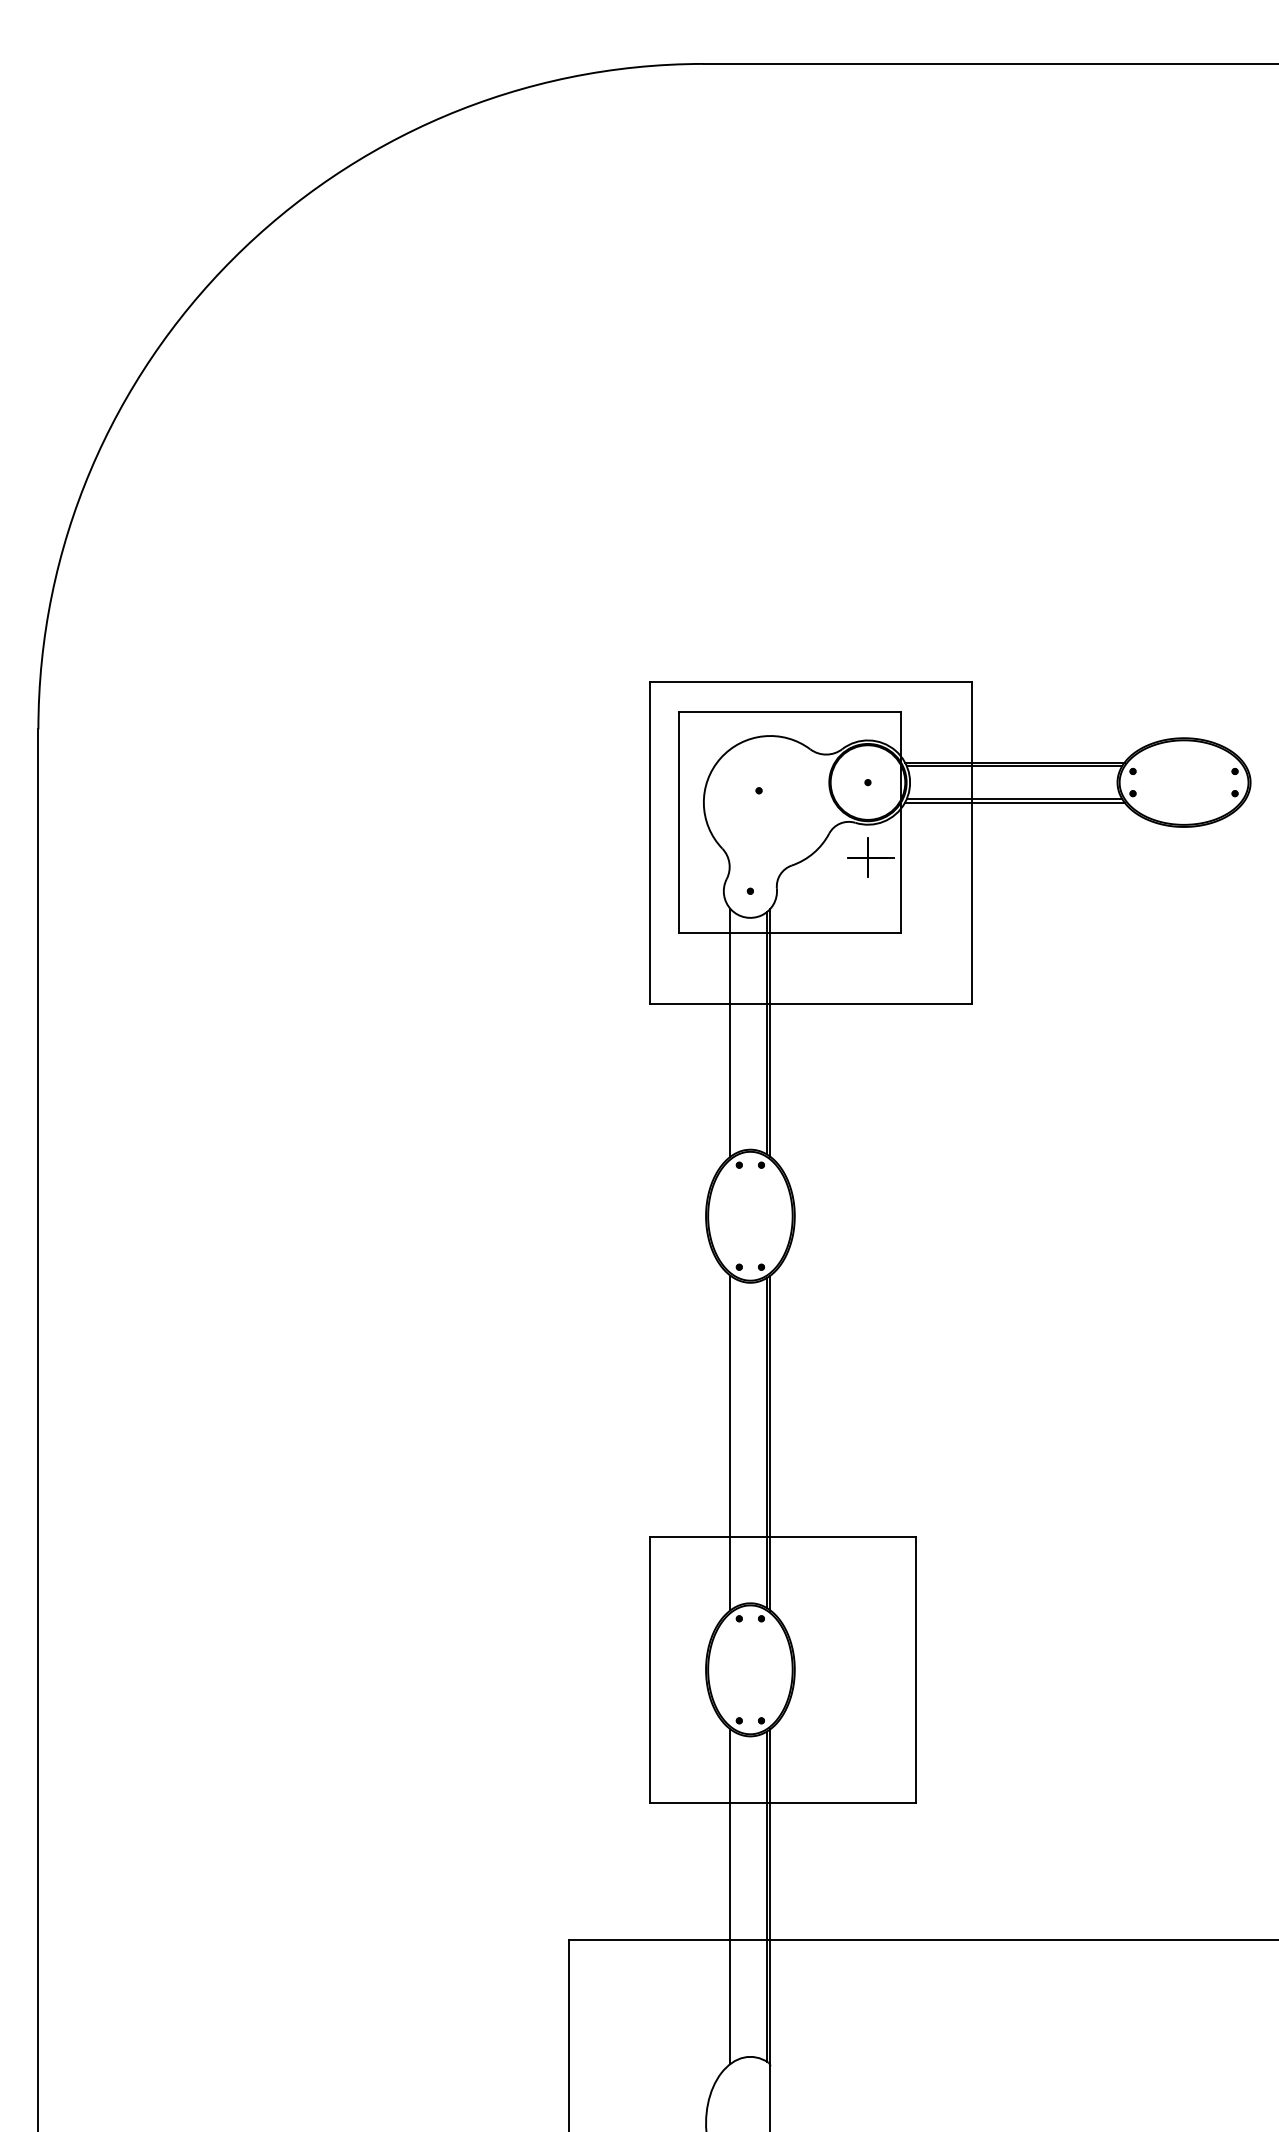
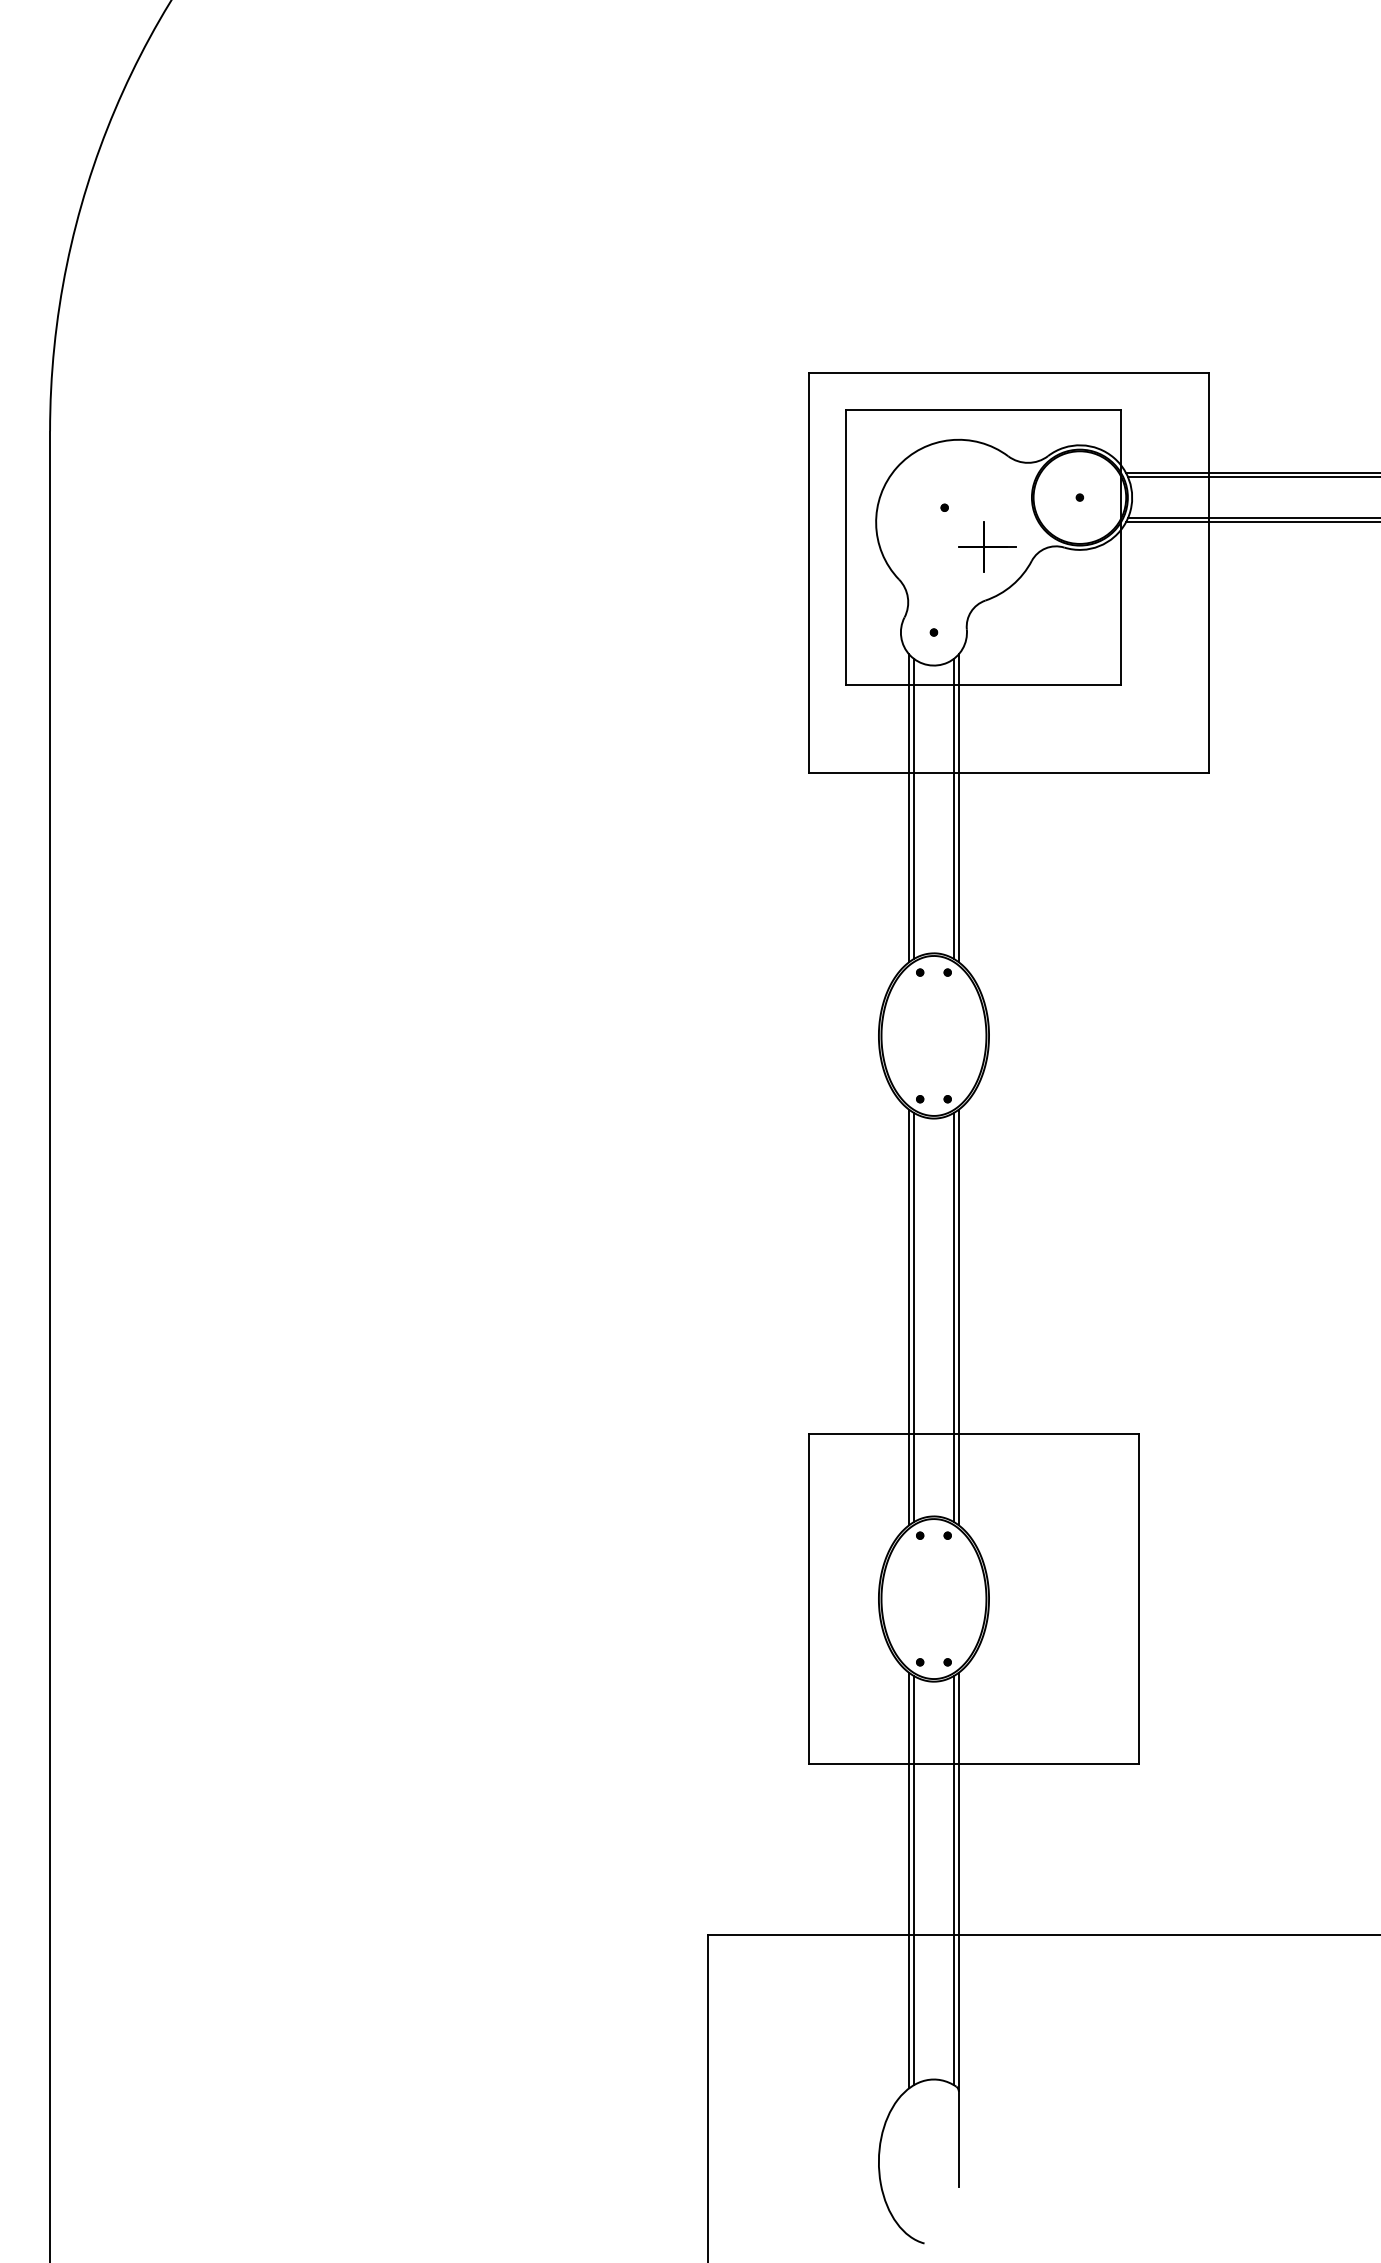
part: (870, 857) -> (986, 547), moved
line: (734, 1033) -> (914, 809), added
line: (734, 1443) -> (914, 1318), added
line: (734, 1896) -> (914, 1880), added

